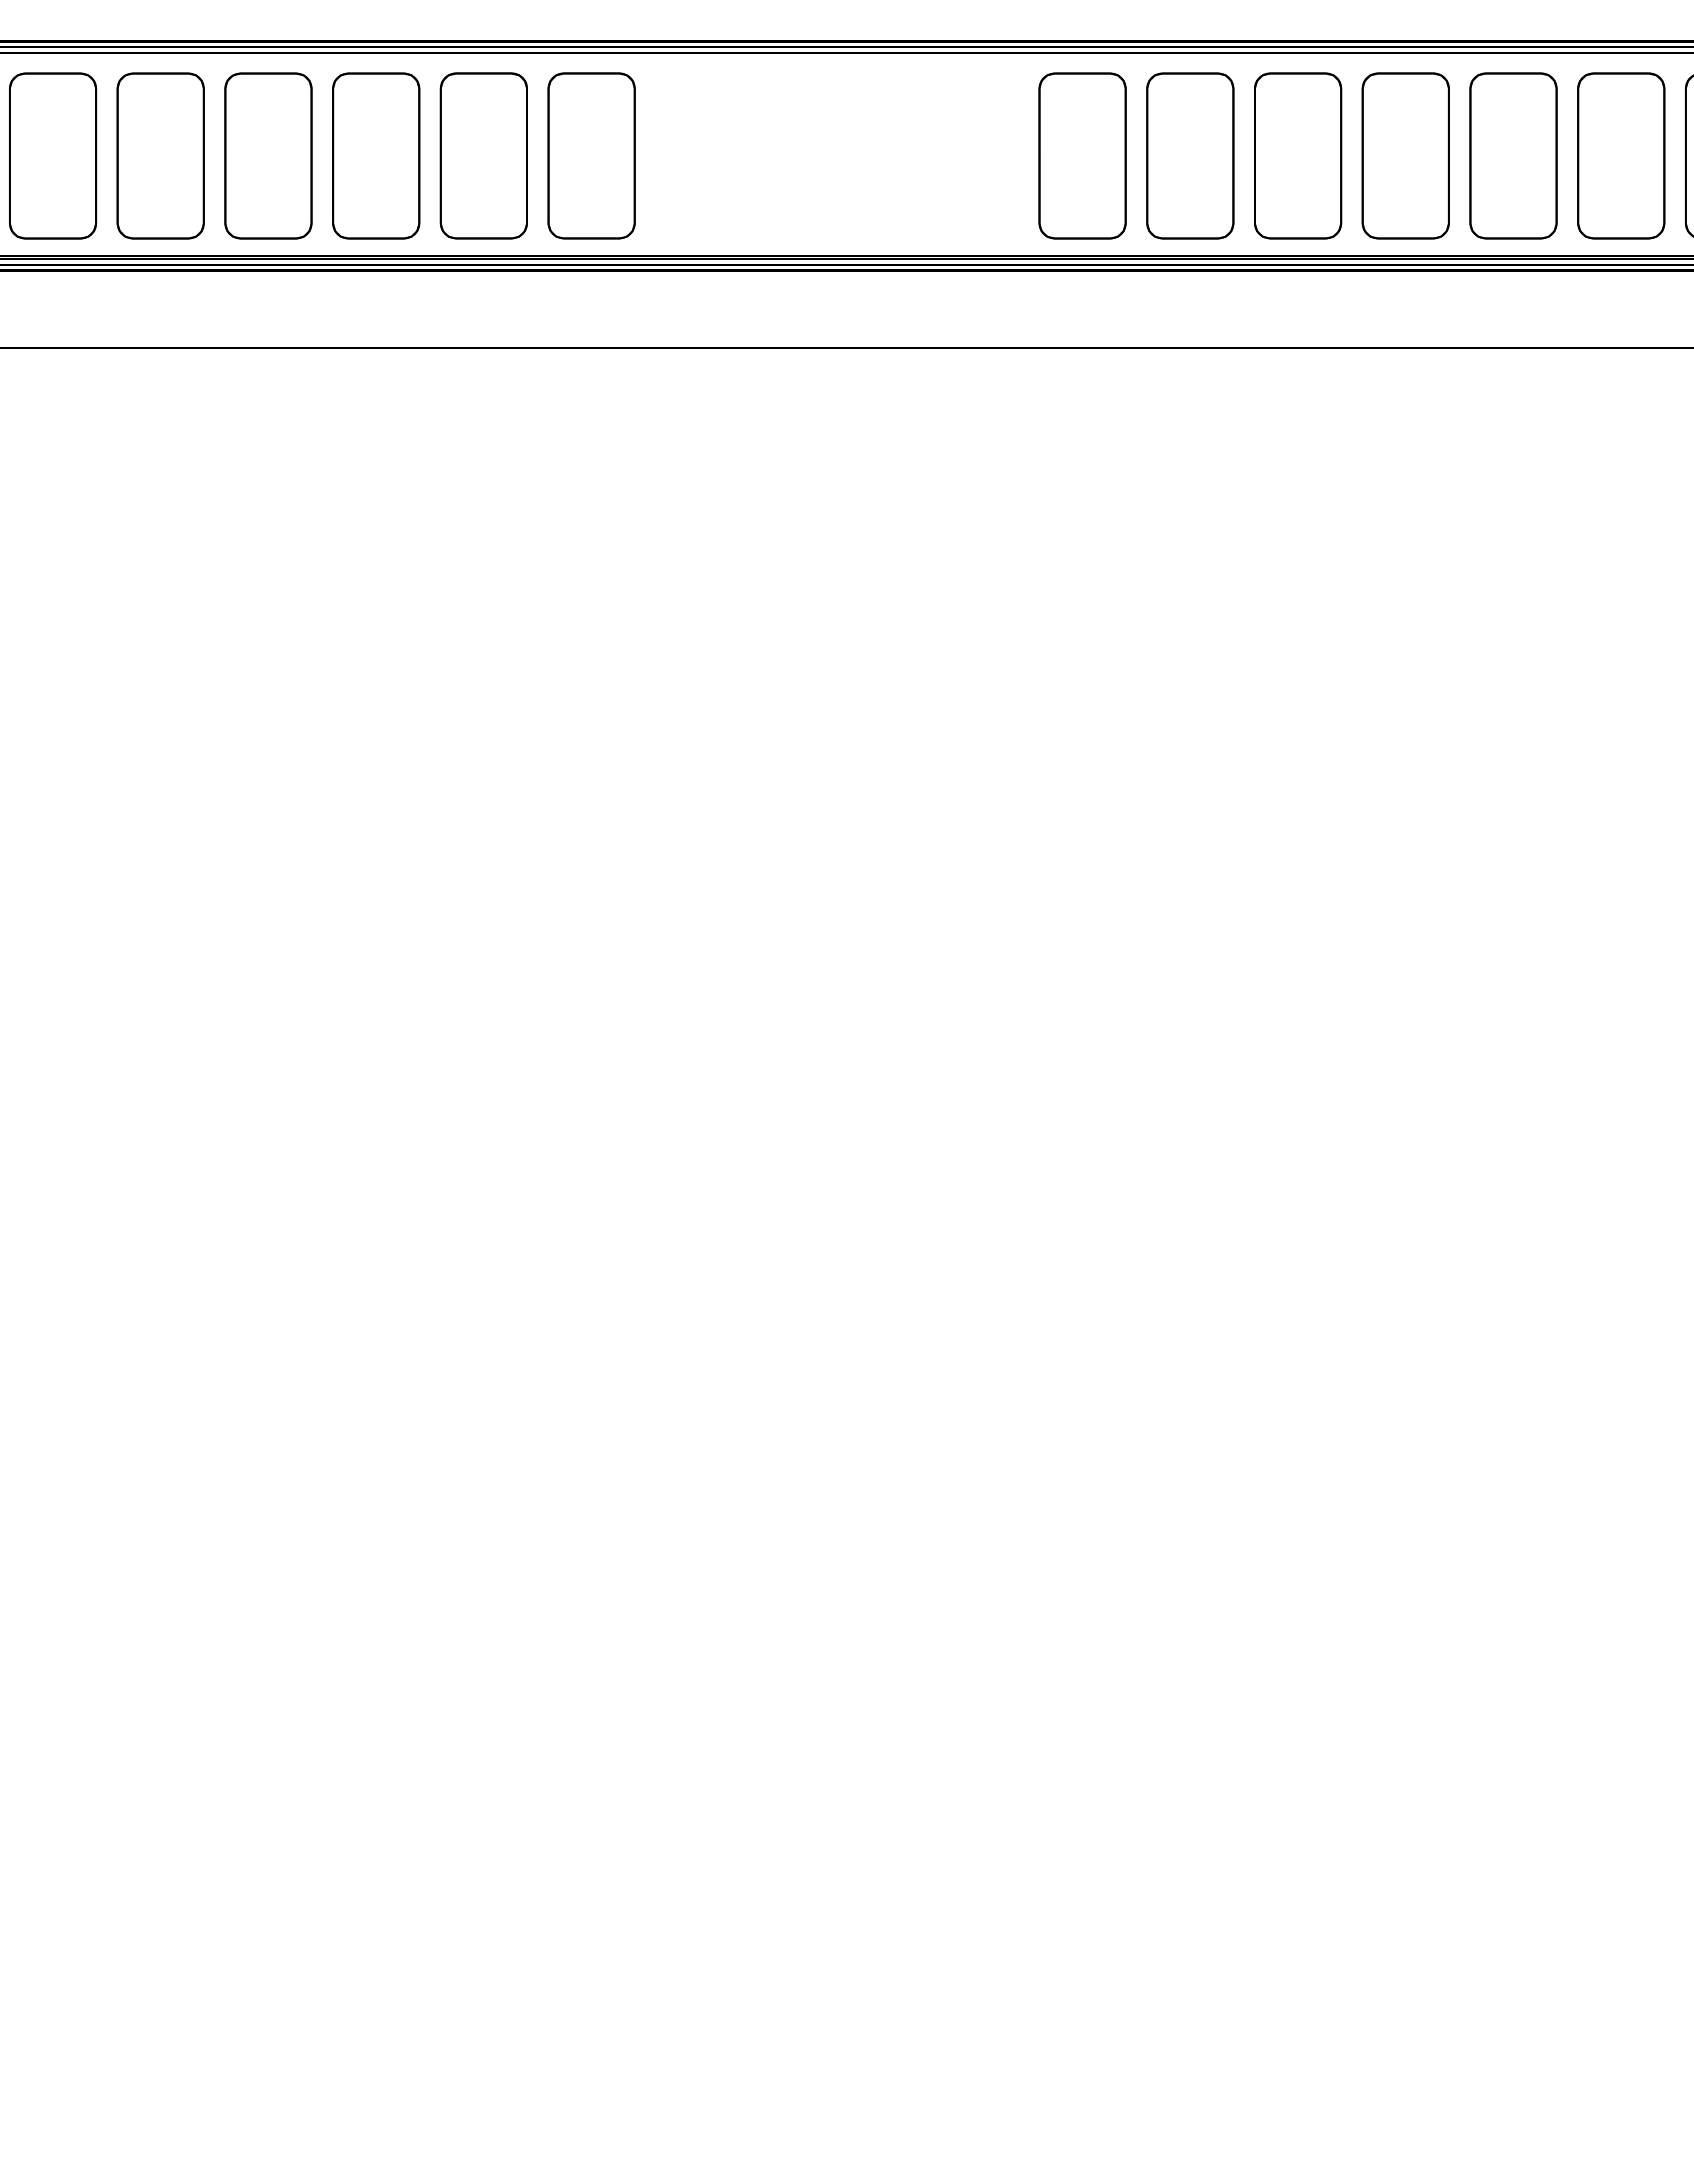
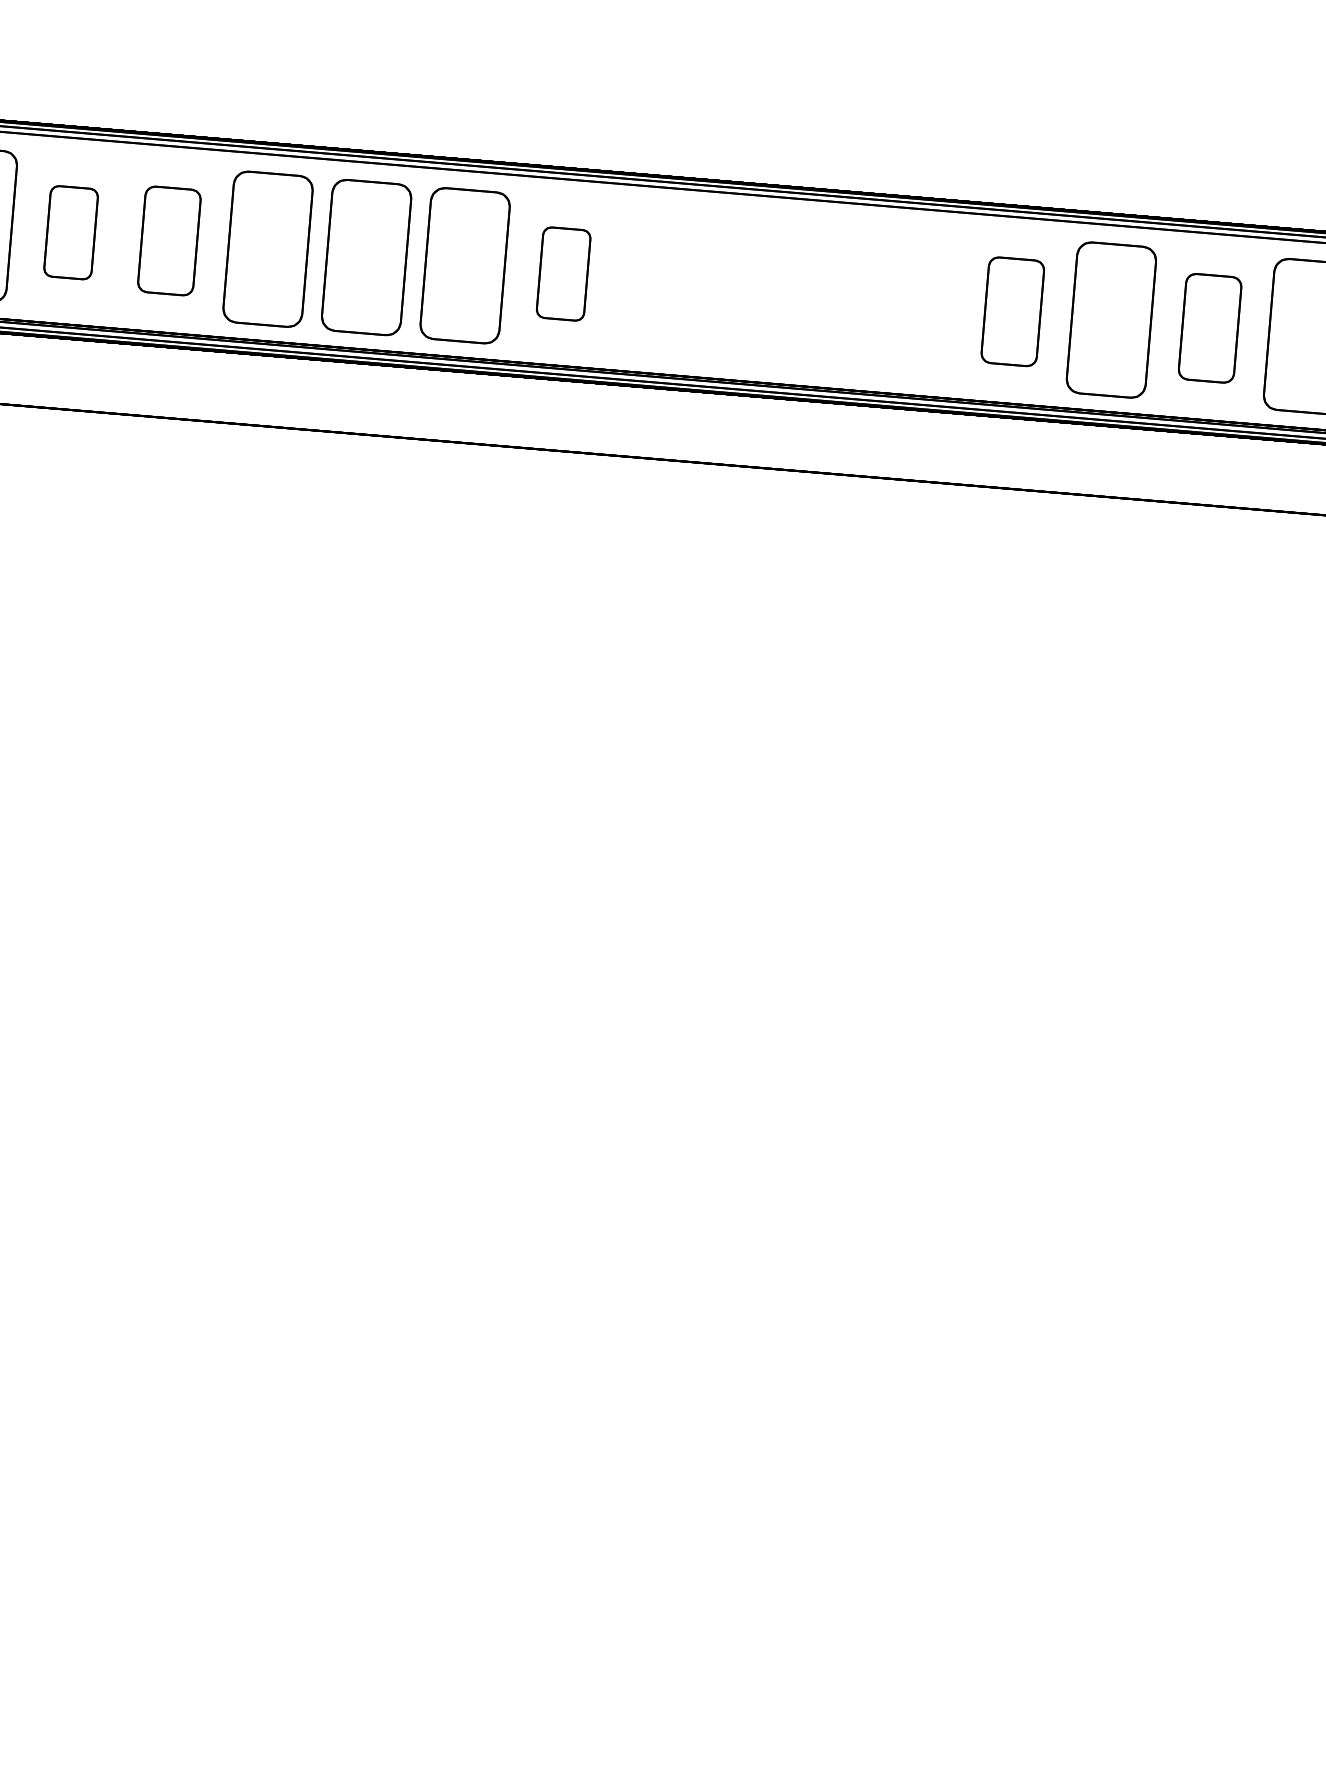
part: (53, 155) -> (71, 232), size x0.6
part: (160, 155) -> (169, 240), size x0.7
part: (591, 155) -> (563, 273), size x0.6
part: (1082, 155) -> (1012, 311), size x0.7
part: (1298, 155) -> (1210, 327), size x0.7

